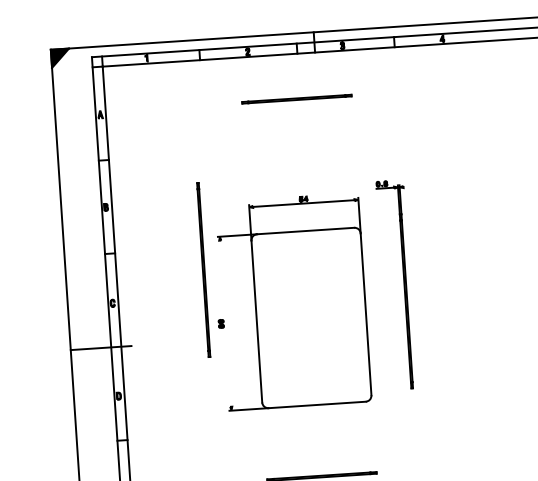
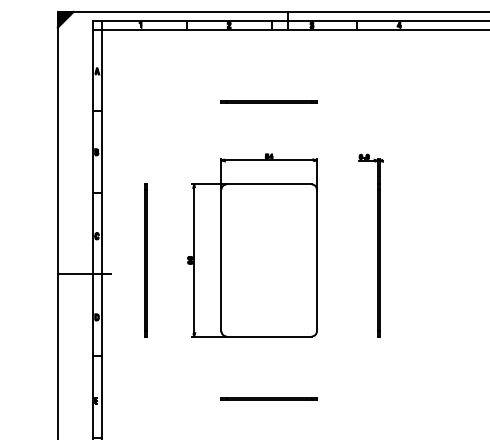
line: (296, 98) -> (268, 101), moved
line: (202, 270) -> (145, 260), moved
part: (403, 284) -> (377, 245), moved
line: (226, 323) -> (194, 260), added

